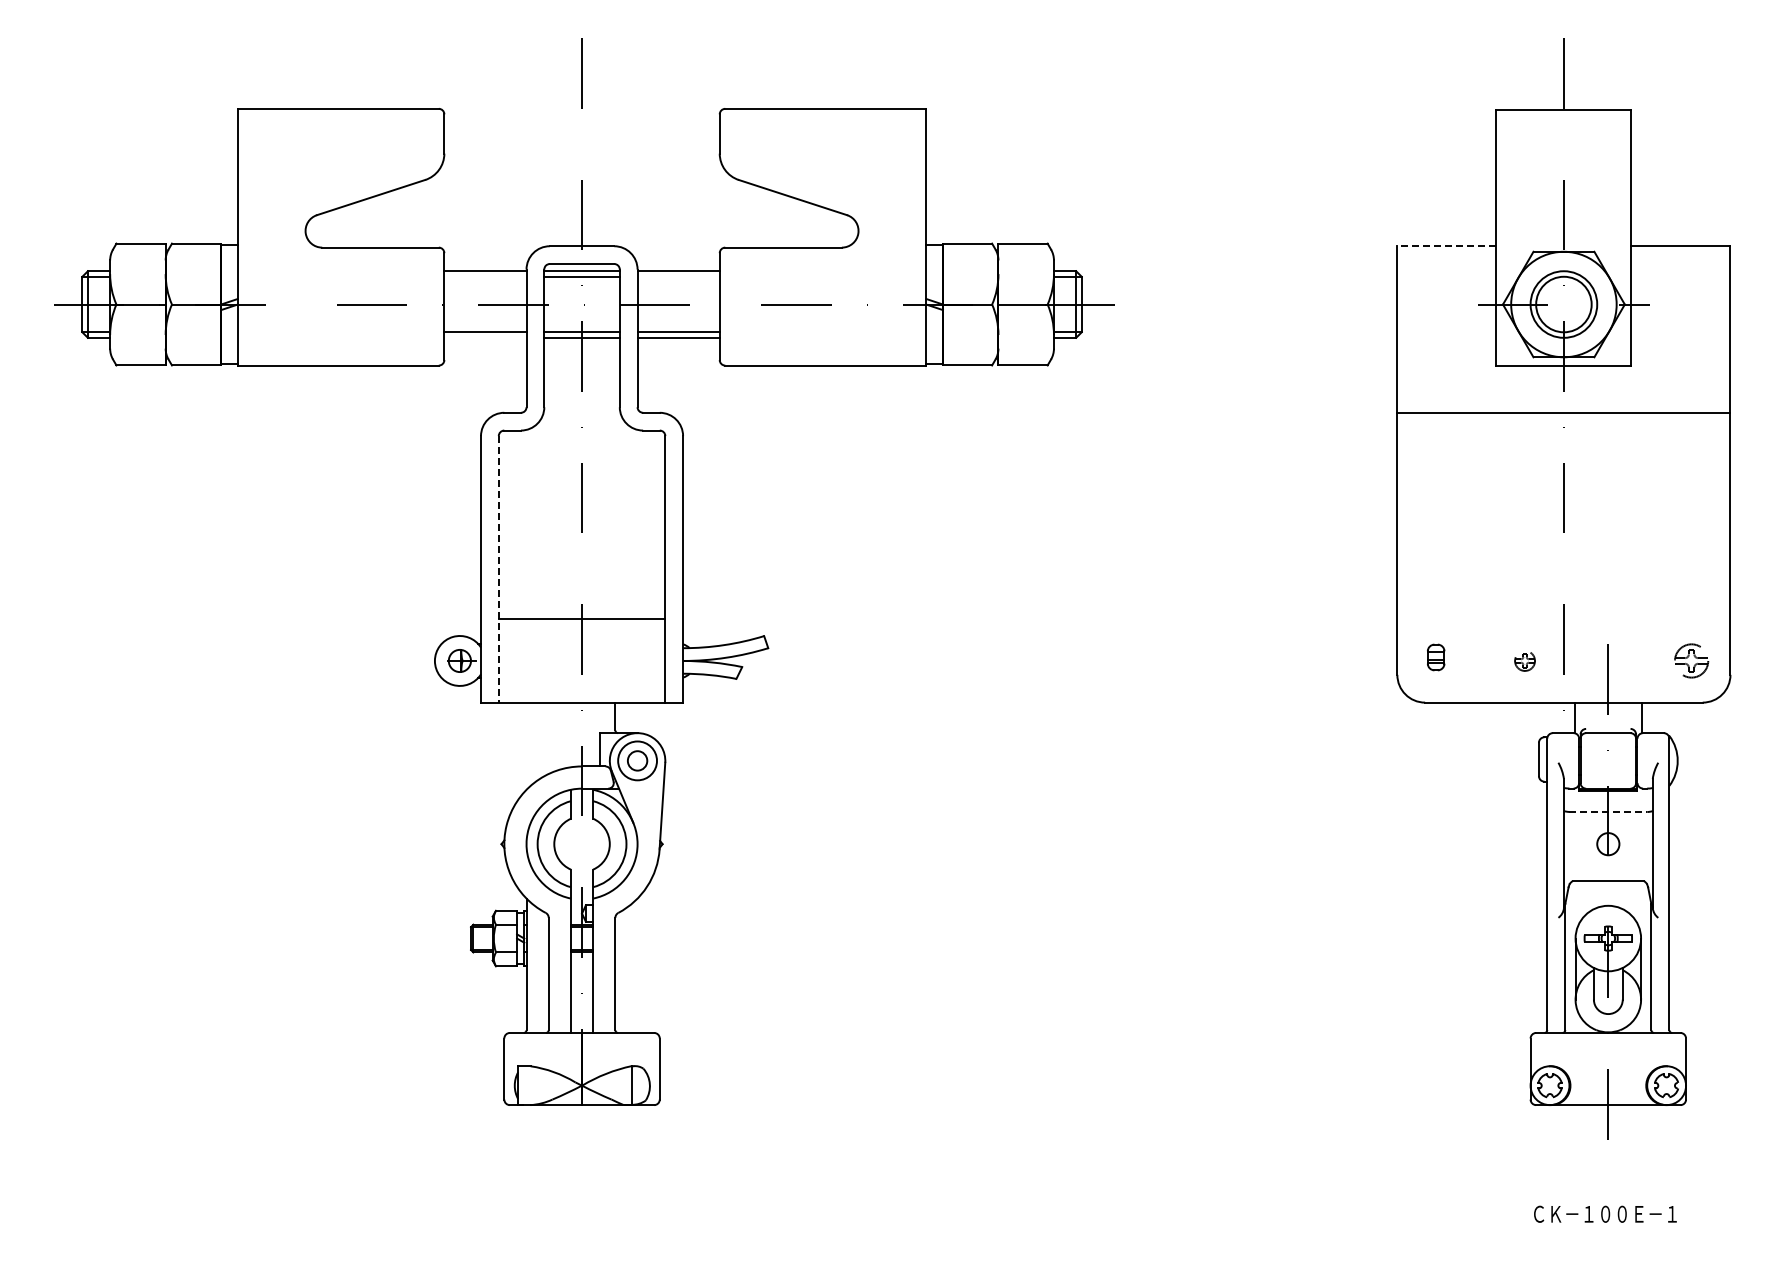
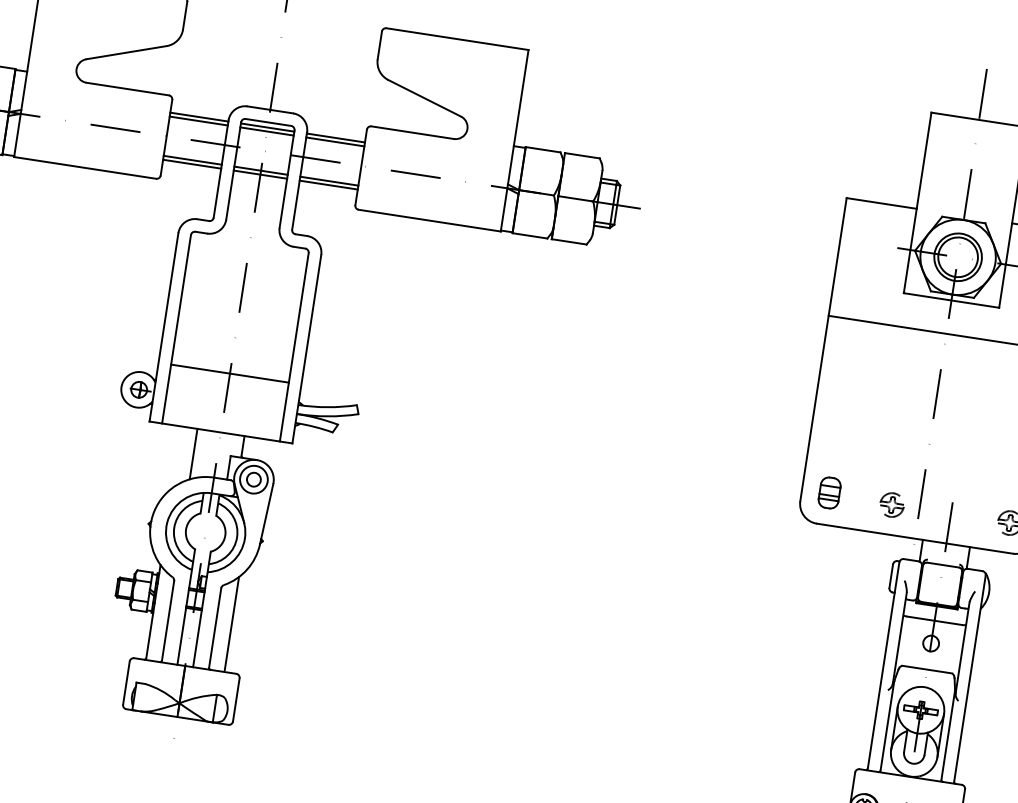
line: (1446, 246) -> (881, 203), dashed -> solid
line: (485, 276) -> (198, 120), added
line: (678, 276) -> (335, 141), added
line: (485, 337) -> (192, 163), added
line: (498, 569) -> (176, 329), dashed -> solid
part: (1435, 657) -> (829, 492), size x1.67
part: (1524, 660) -> (891, 504), size x1.67
line: (548, 737) -> (193, 453), added
line: (1608, 811) -> (934, 620), dashed -> solid
line: (637, 964) -> (231, 623), added

